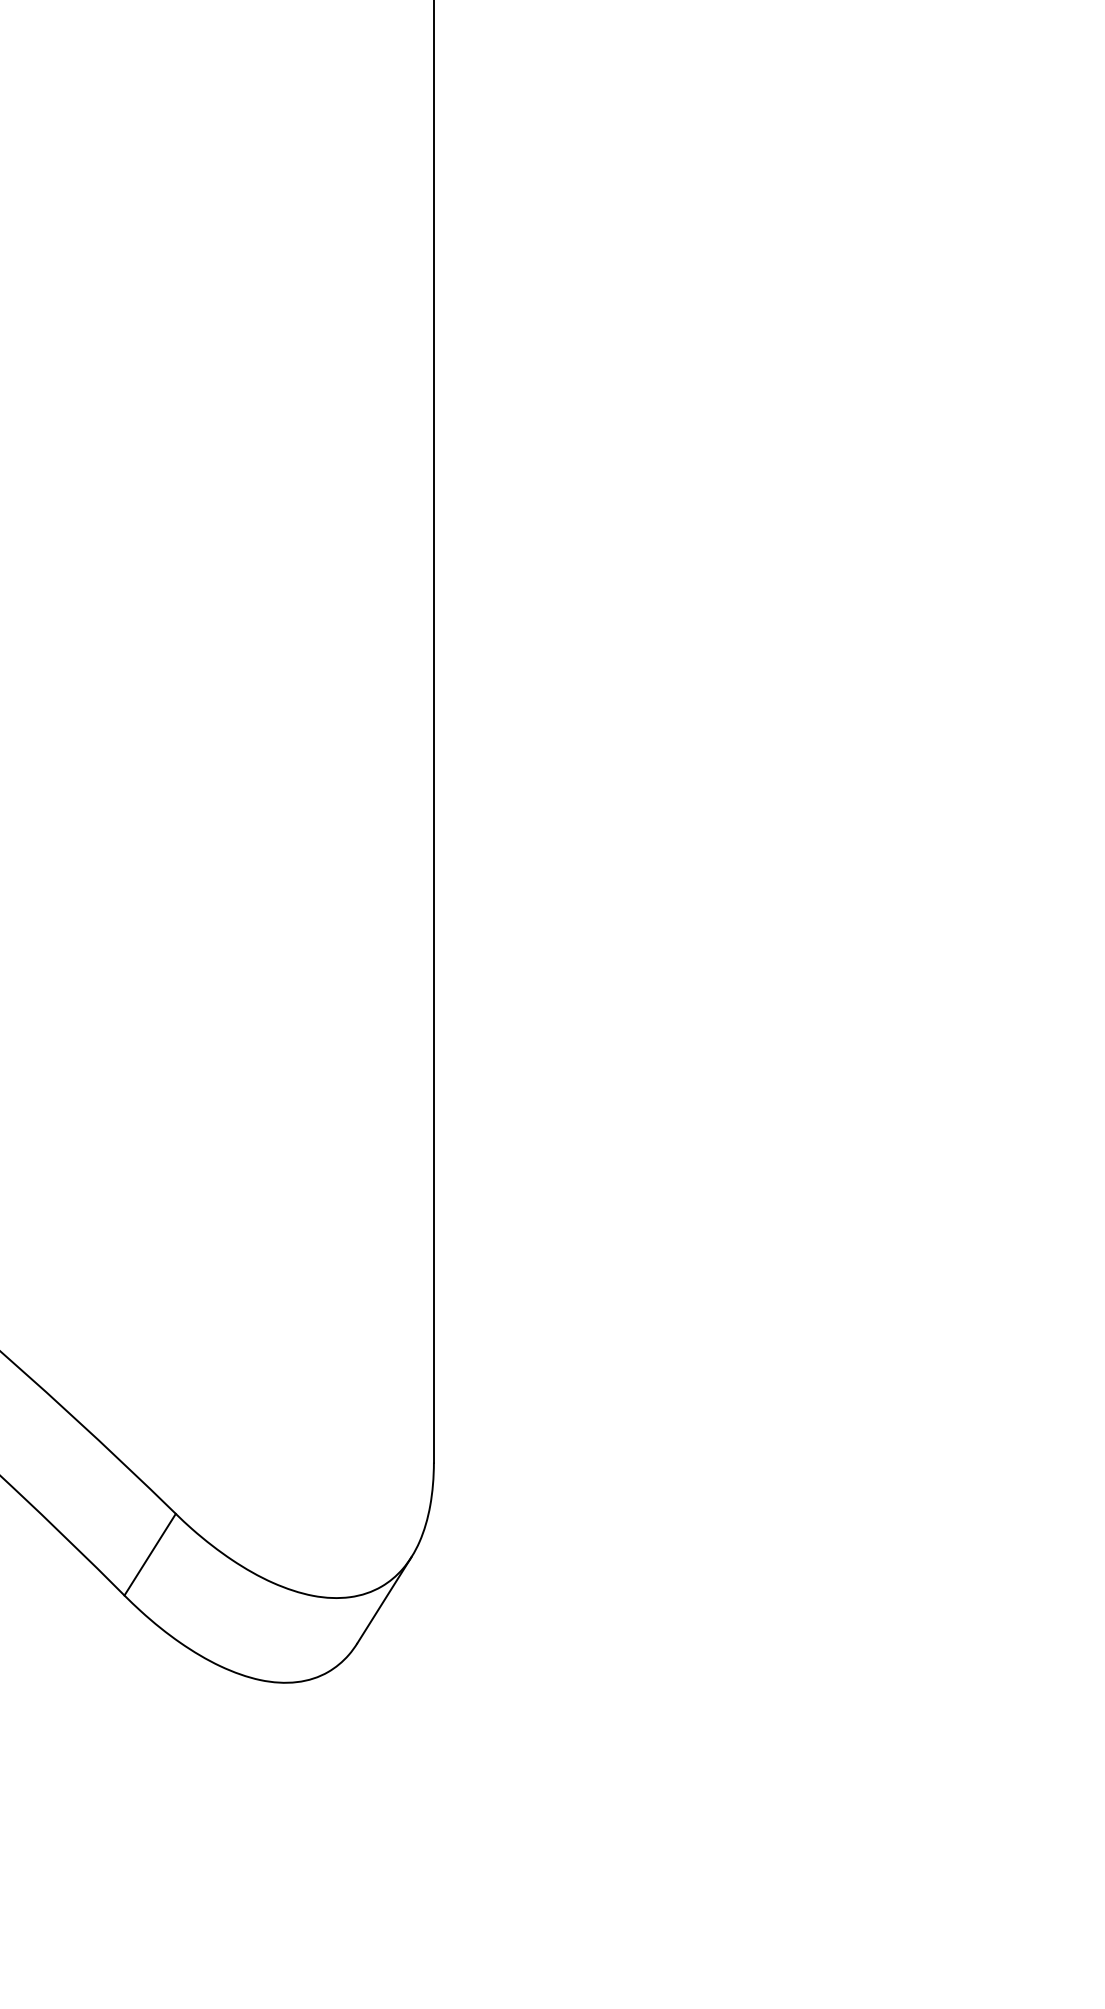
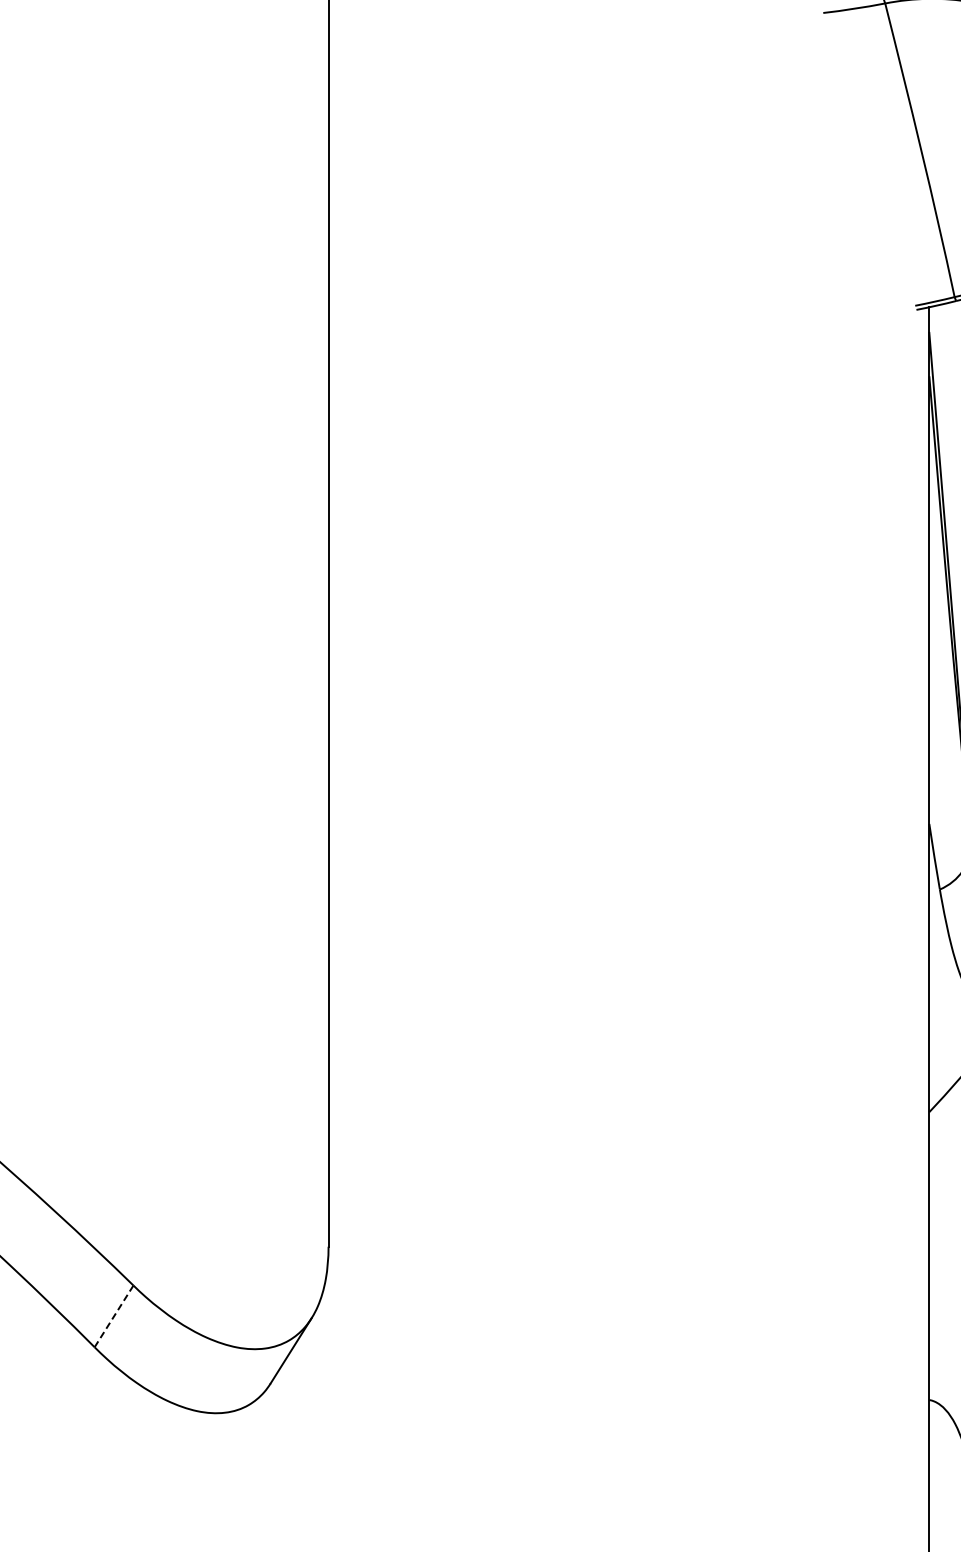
line: (149, 1554) -> (113, 1316), solid -> dashed

